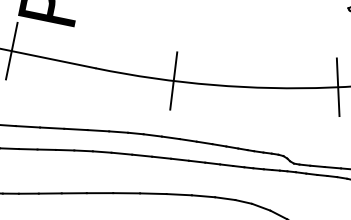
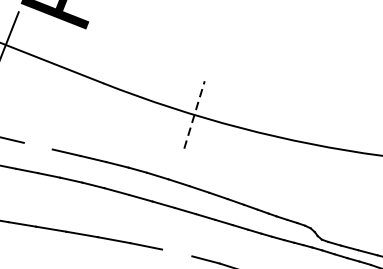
line: (173, 81) -> (194, 115), solid -> dashed
line: (52, 127) -> (38, 145), removed
line: (178, 194) -> (176, 252), removed

